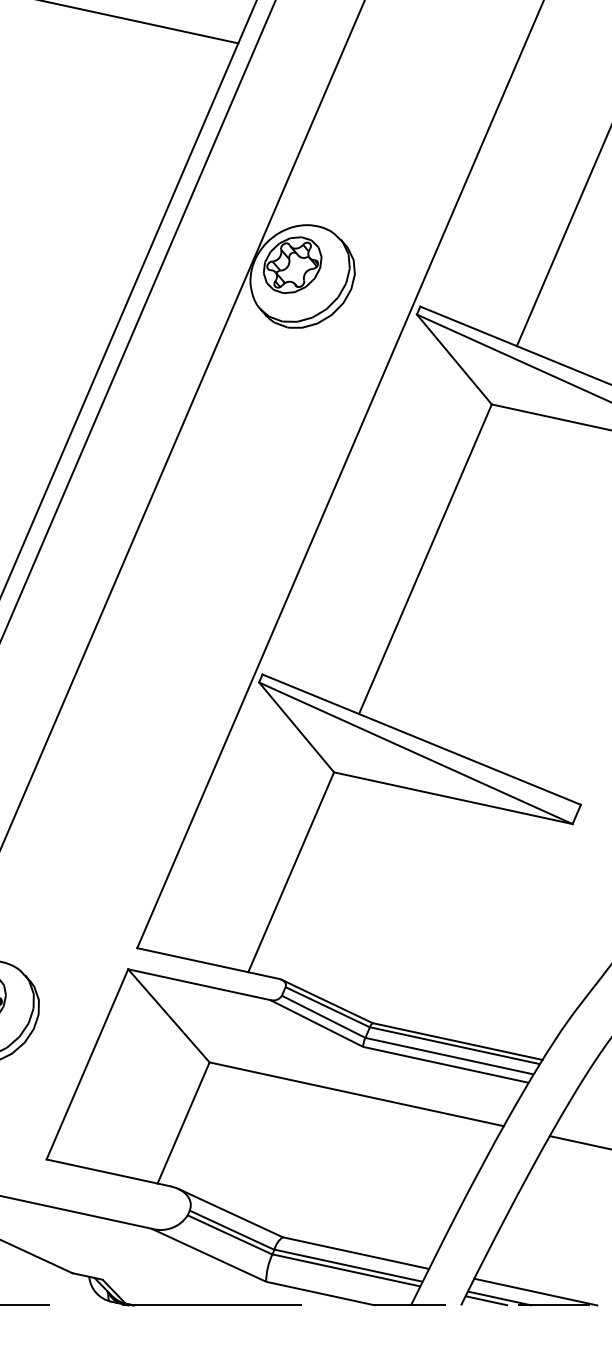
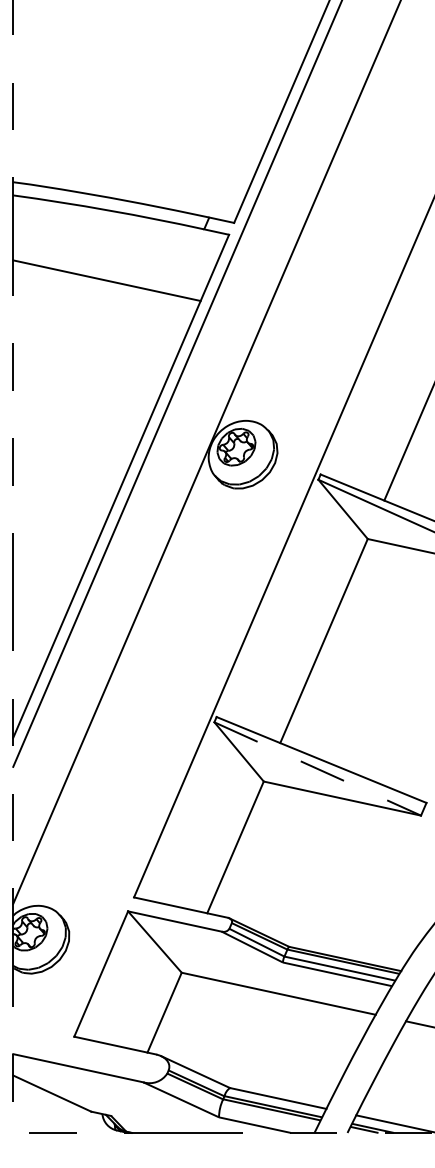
line: (417, 754) -> (318, 769), solid -> dashed

